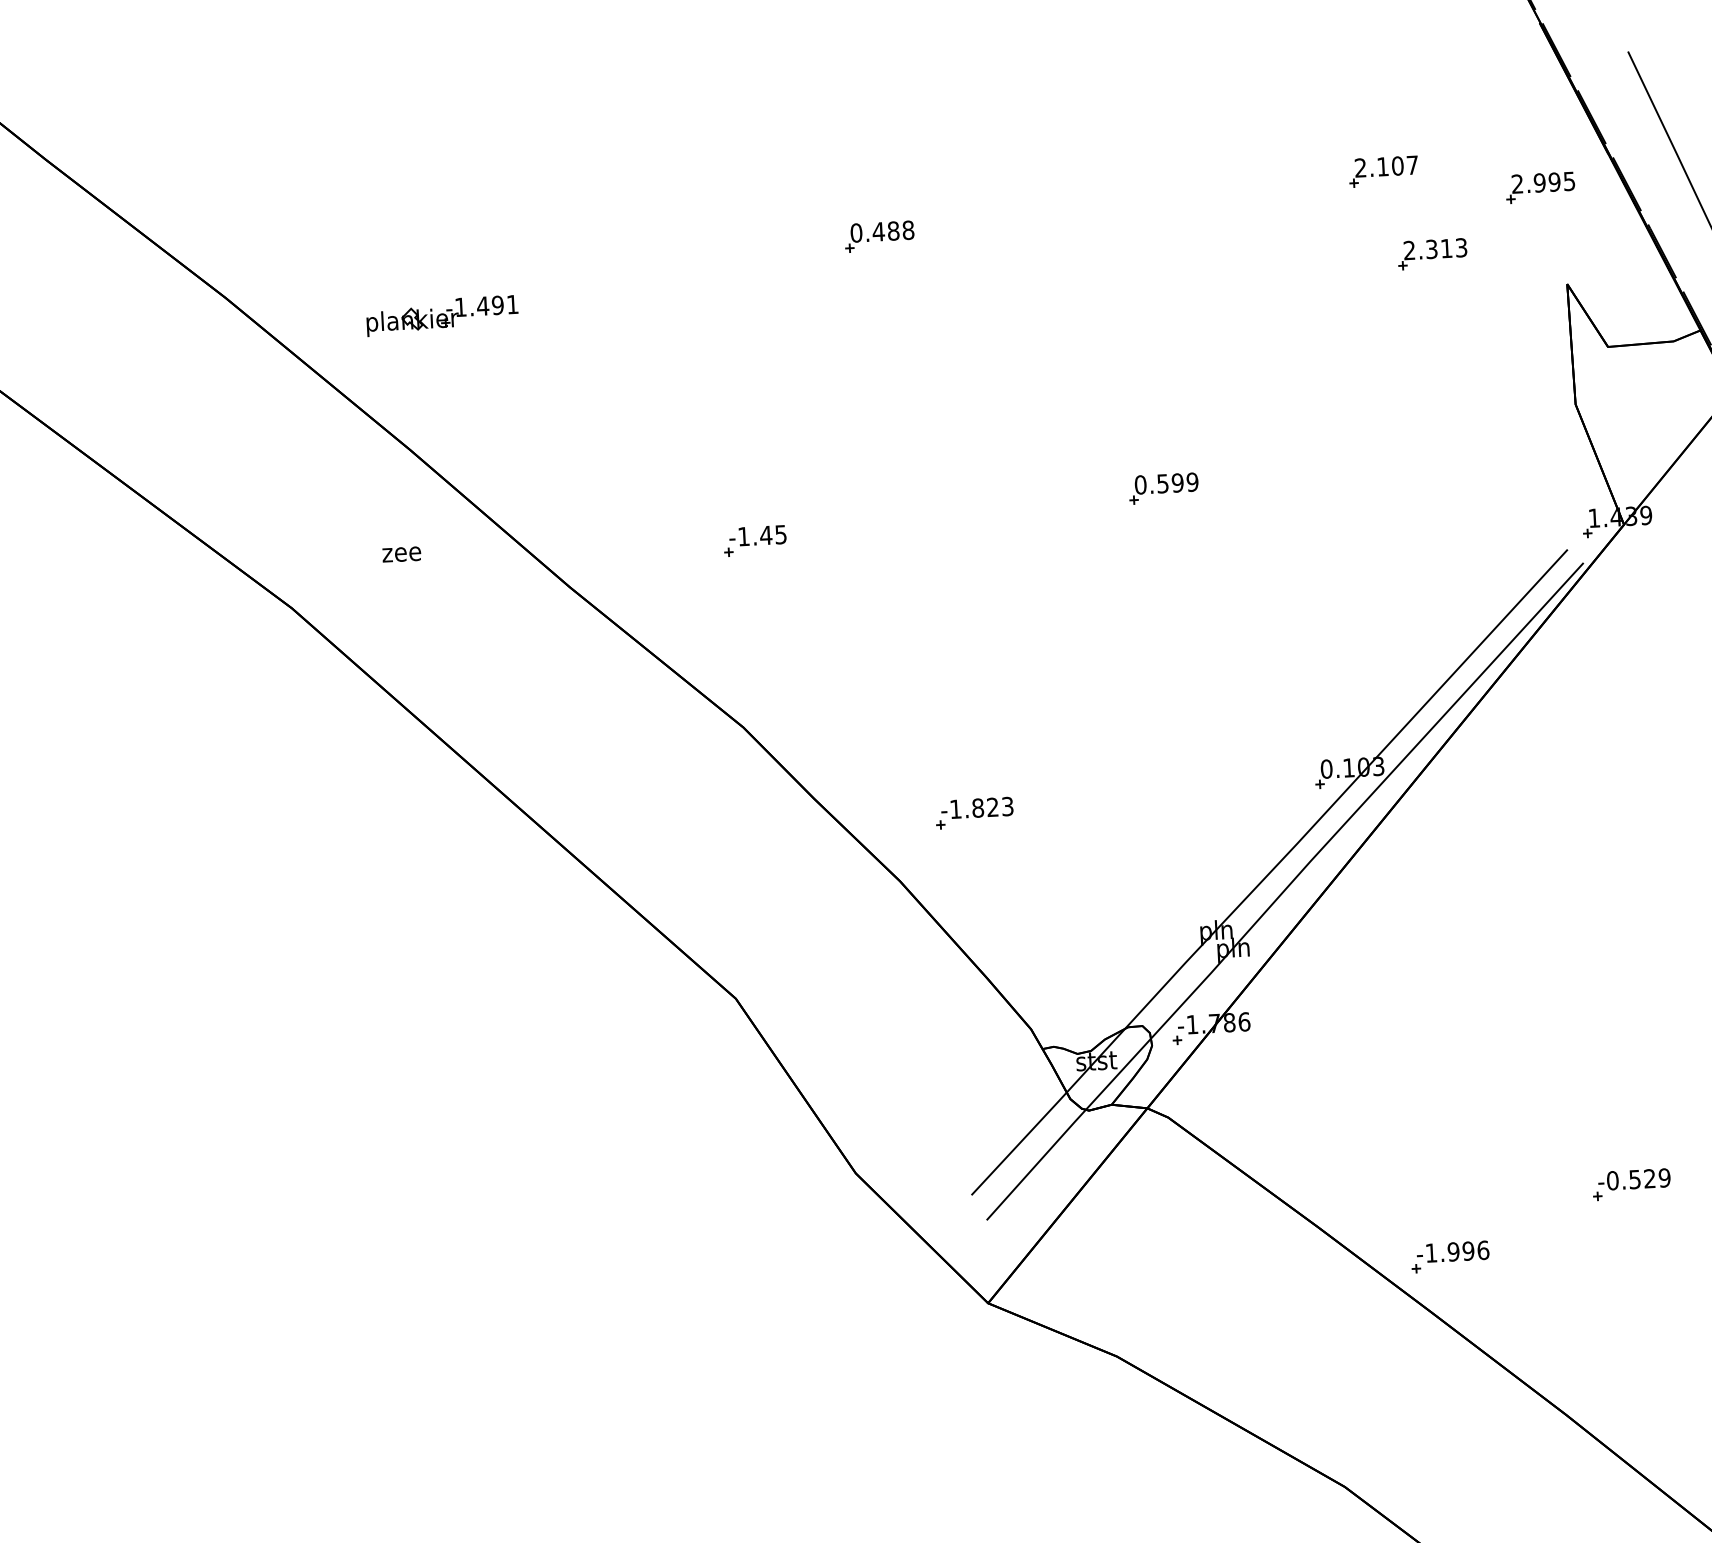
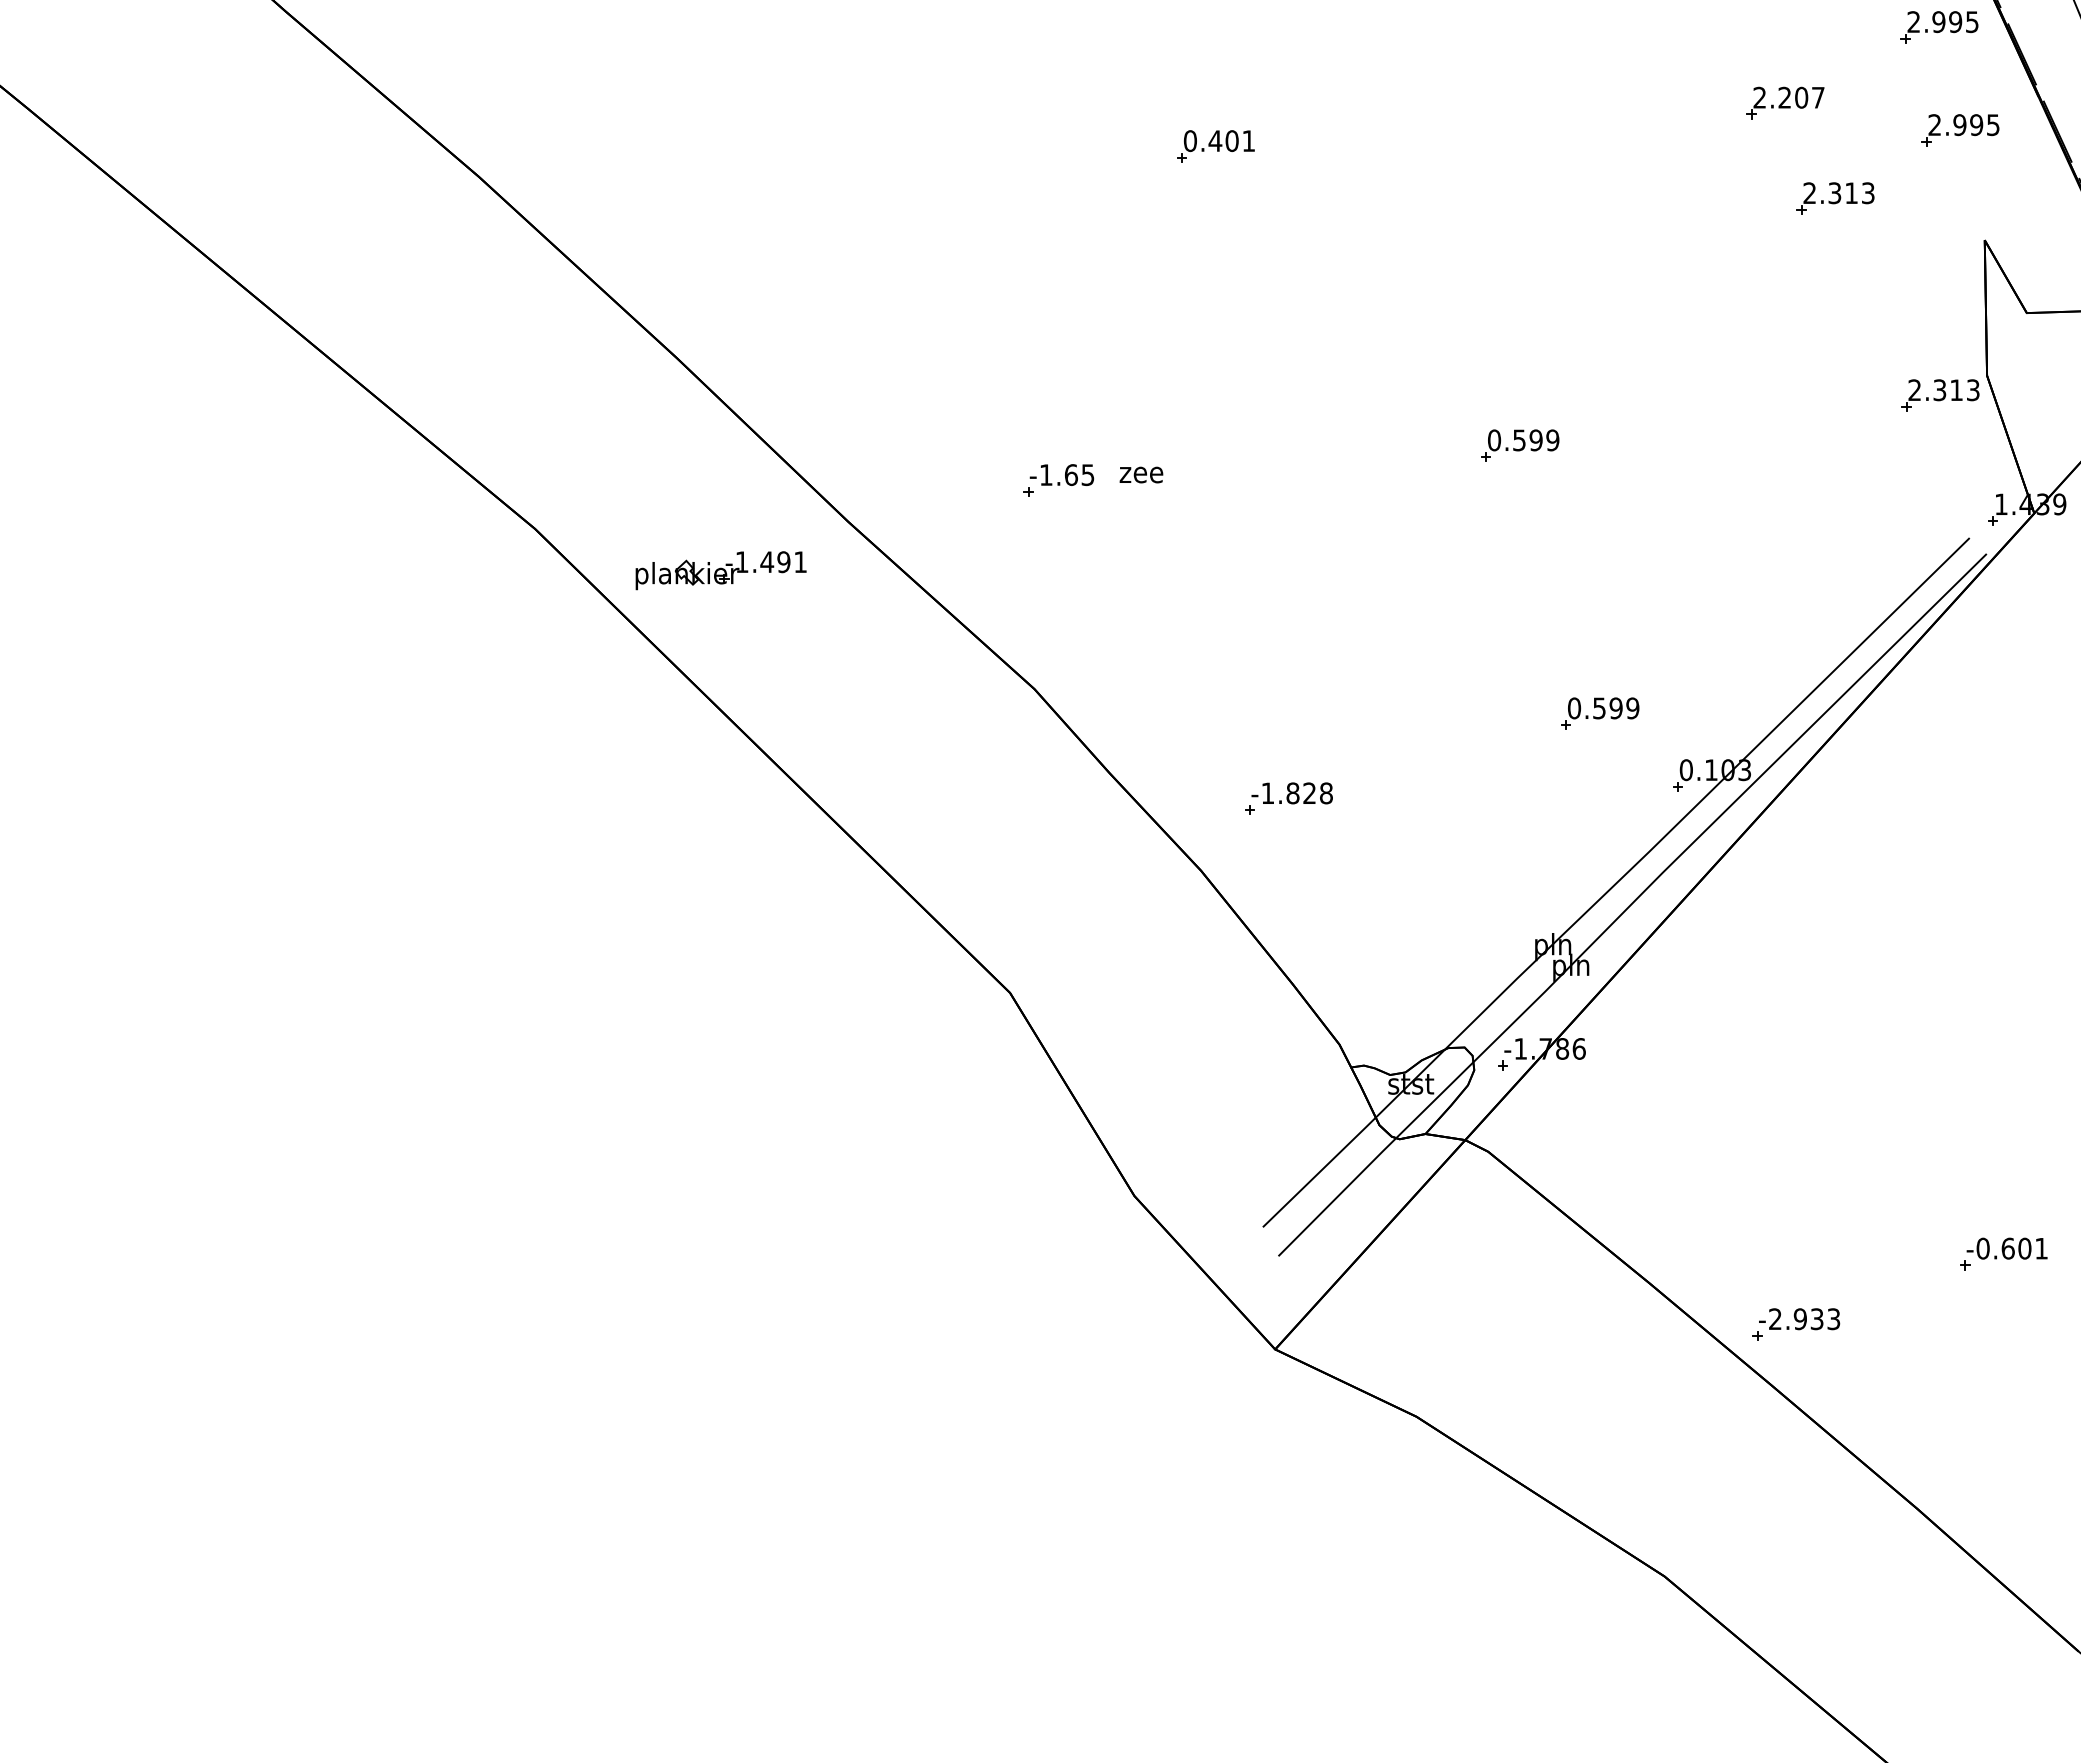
part: (1517, 97) -> (1939, 27), added
text: (1382, 166) -> (1784, 97), 2.107 -> 2.207
text: (901, 231) -> (1240, 141), 0.488 -> 0.401
part: (441, 315) -> (720, 570), moved
part: (1535, 424) -> (1940, 395), added
text: (766, 534) -> (1071, 474), -1.45 -> -1.65
text: (401, 554) -> (1141, 474), moved
part: (1247, 722) -> (1600, 713), added
text: (1007, 806) -> (1326, 793), -1.823 -> -1.828
text: (1649, 1178) -> (2024, 1248), -0.529 -> -0.601
text: (1457, 1252) -> (1804, 1319), -1.996 -> -2.933

